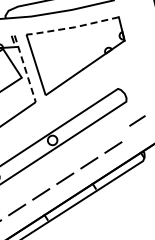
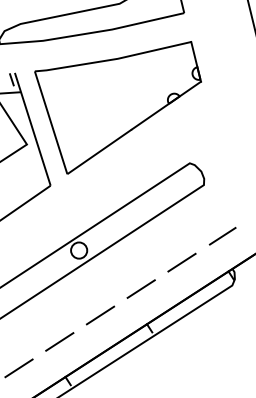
line: (72, 27) -> (112, 59), dashed -> solid
line: (25, 68) -> (33, 128), dashed -> solid
line: (137, 120) -> (222, 235), moved

